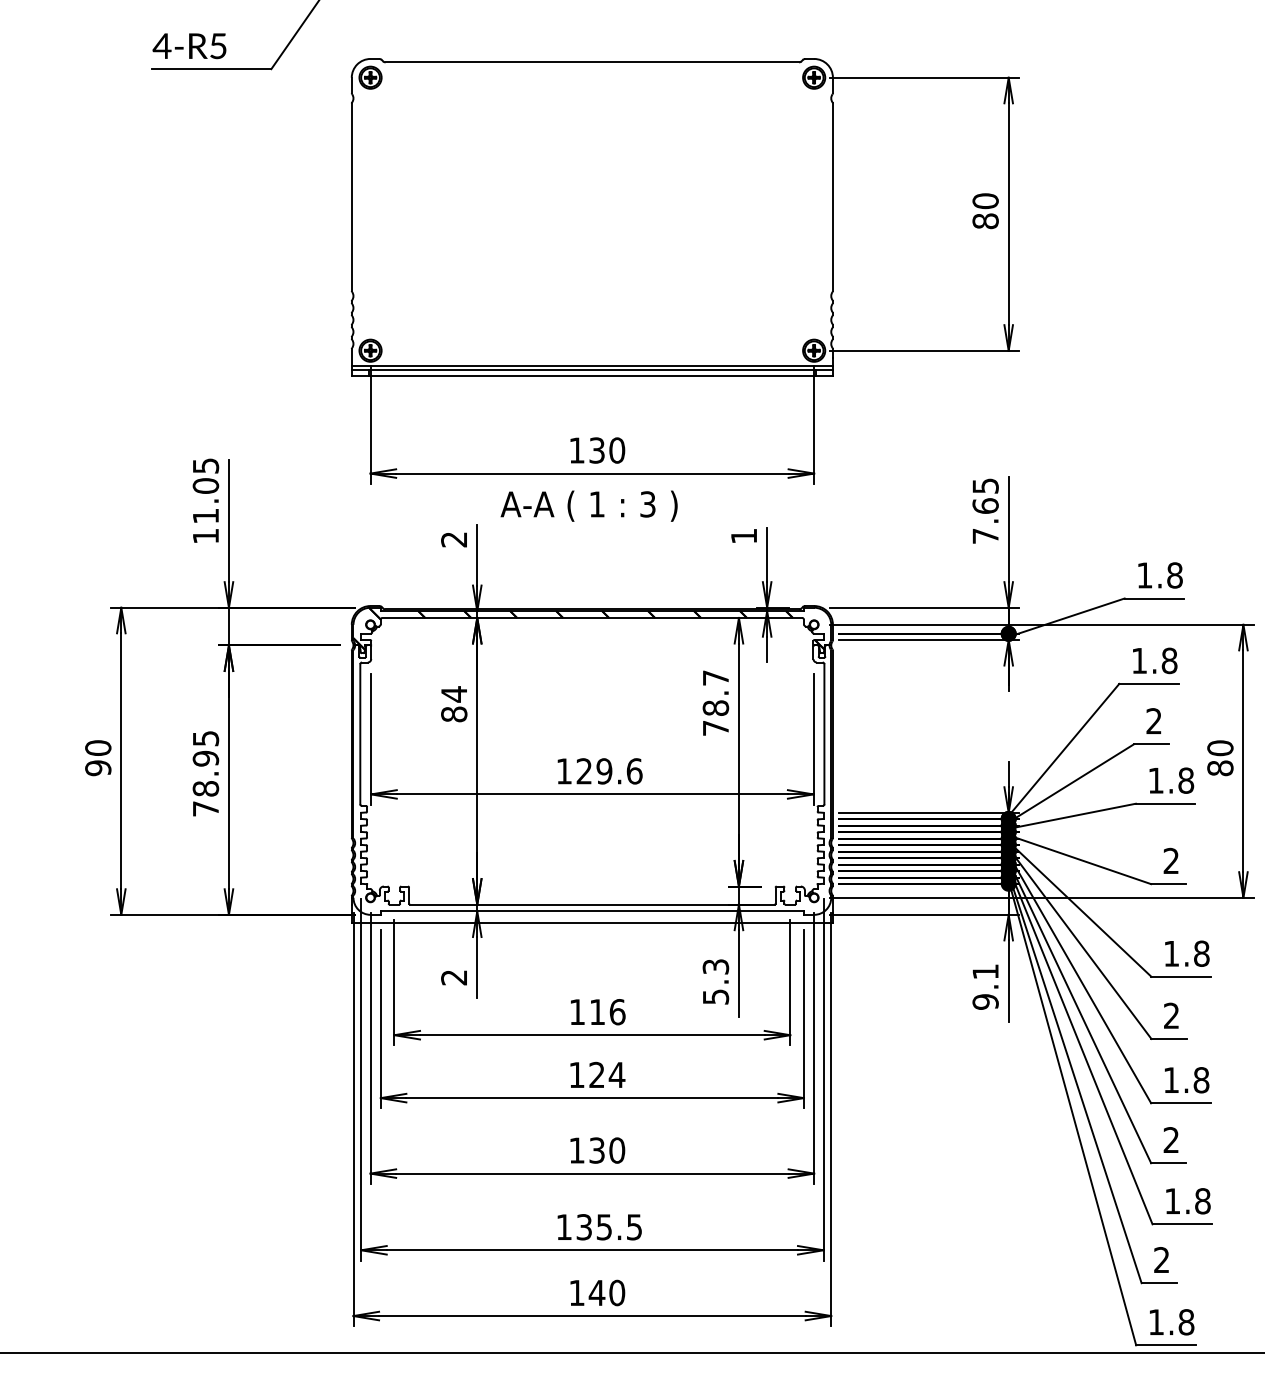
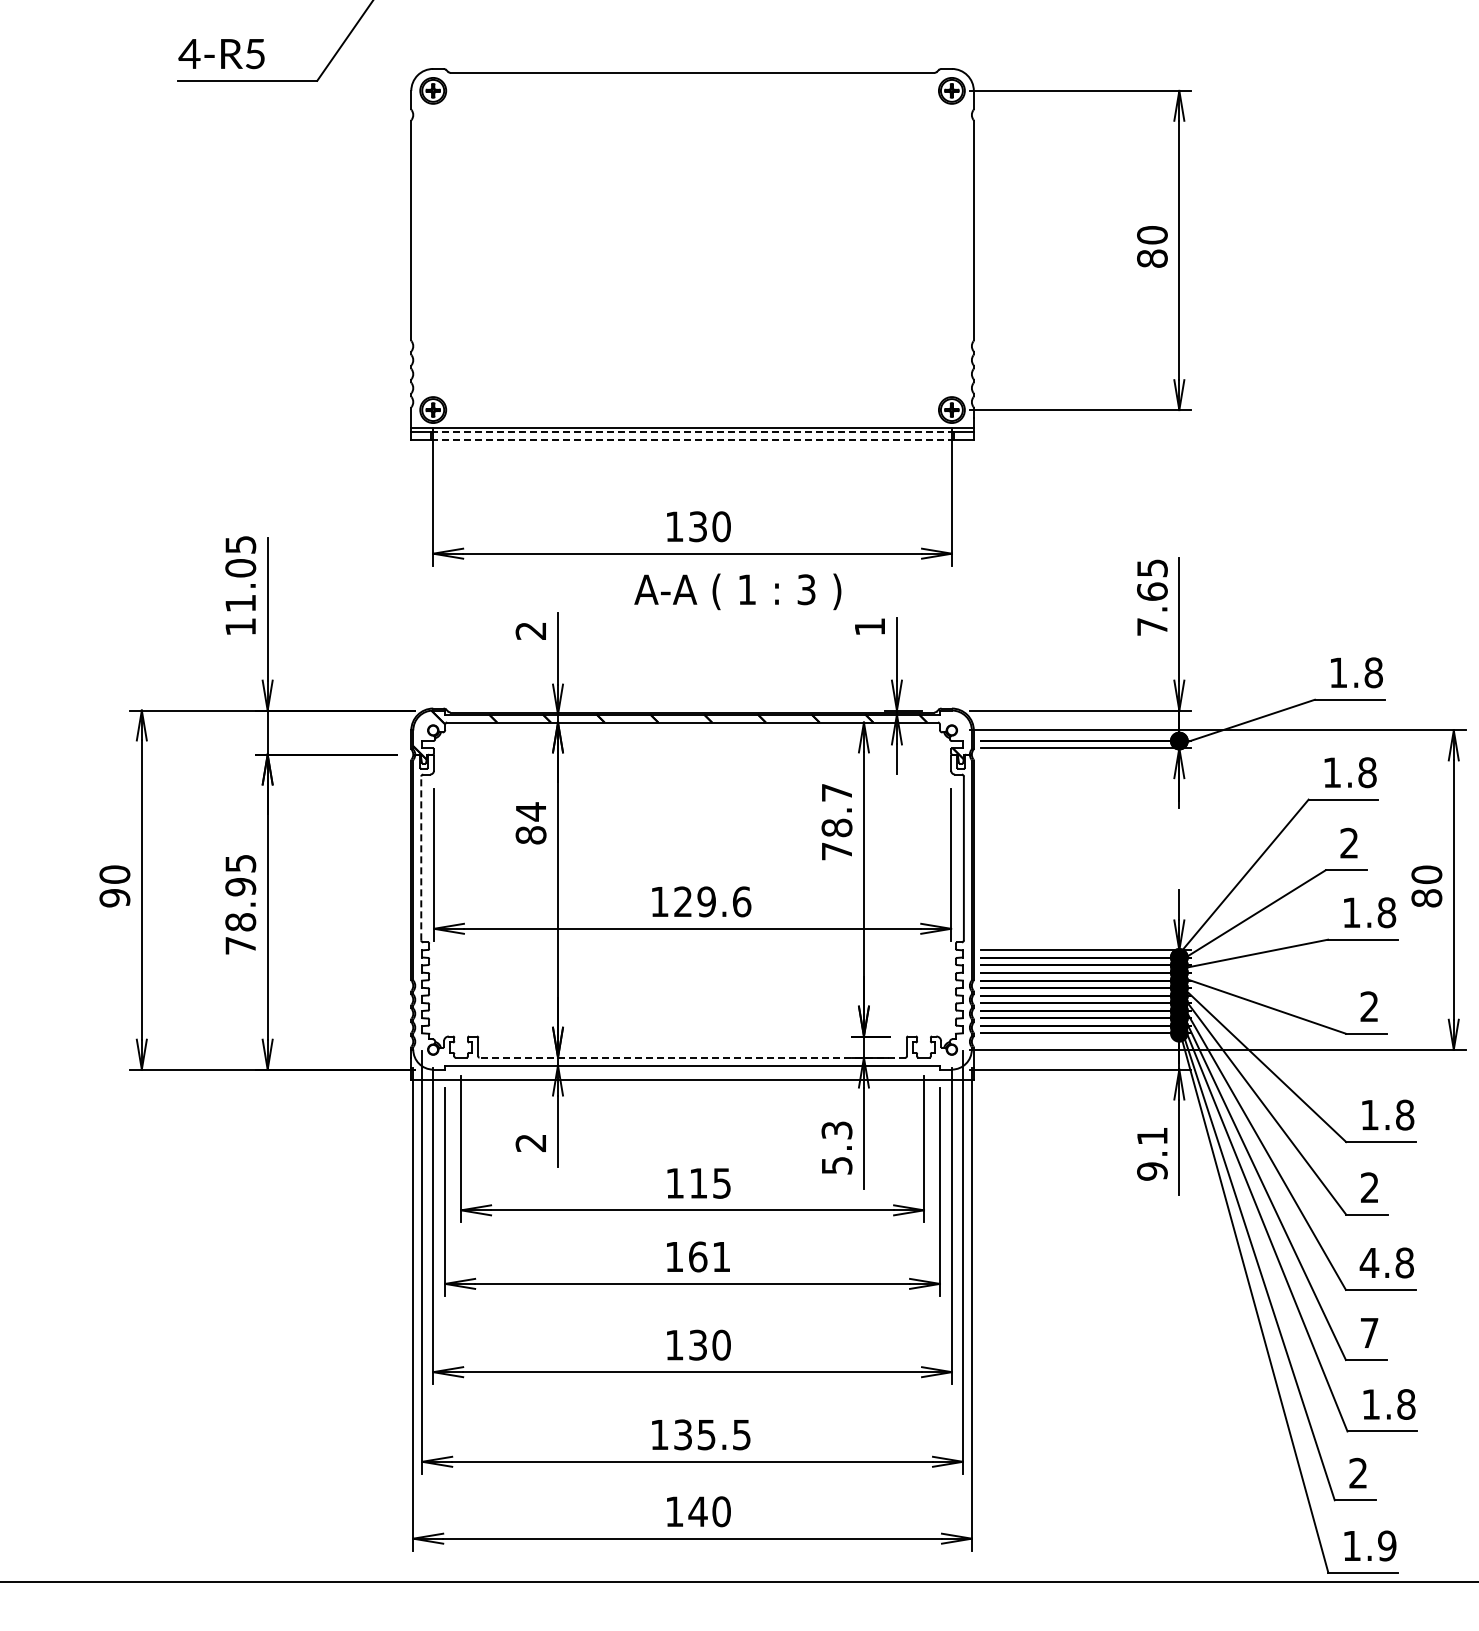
line: (593, 369) -> (693, 432), solid -> dashed
line: (593, 375) -> (693, 439), solid -> dashed
text: (588, 505) -> (737, 591), moved
line: (360, 734) -> (421, 858), solid -> dashed
line: (592, 904) -> (692, 1057), solid -> dashed
text: (617, 1012) -> (722, 1183), 116 -> 115
text: (607, 1074) -> (710, 1256), 124 -> 161
text: (1171, 1079) -> (1369, 1262), 1.8 -> 4.8
text: (1171, 1139) -> (1369, 1332), 2 -> 7
text: (1186, 1321) -> (1387, 1545), 1.8 -> 1.9

